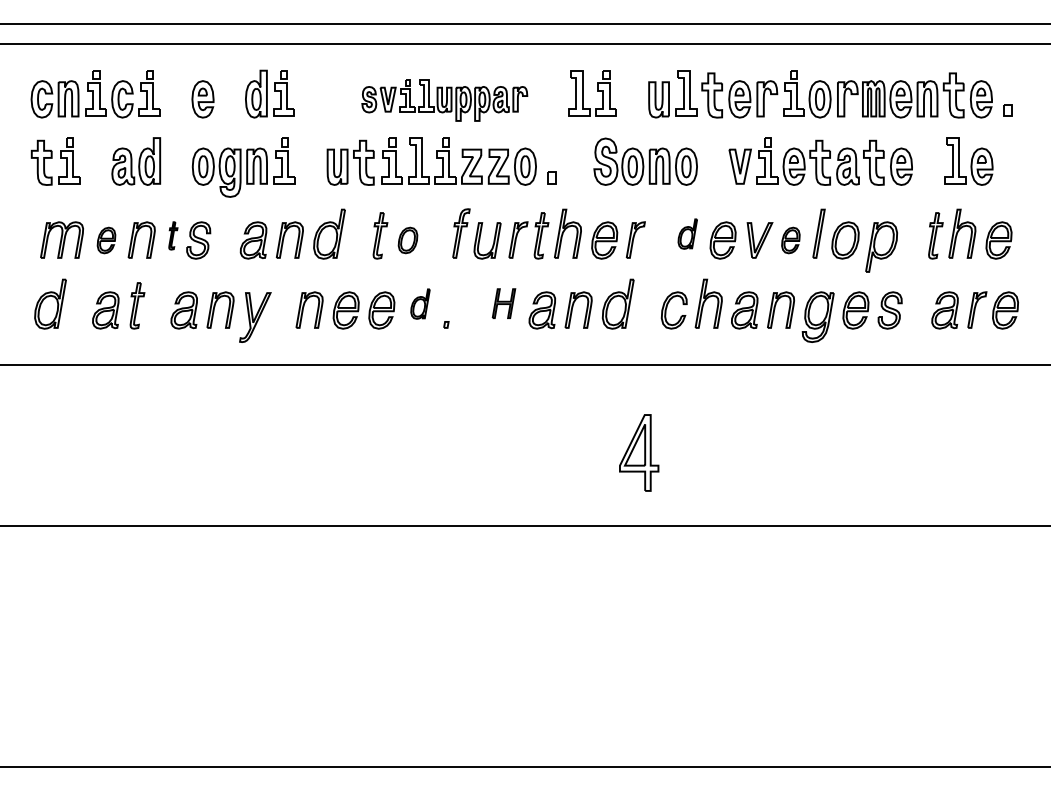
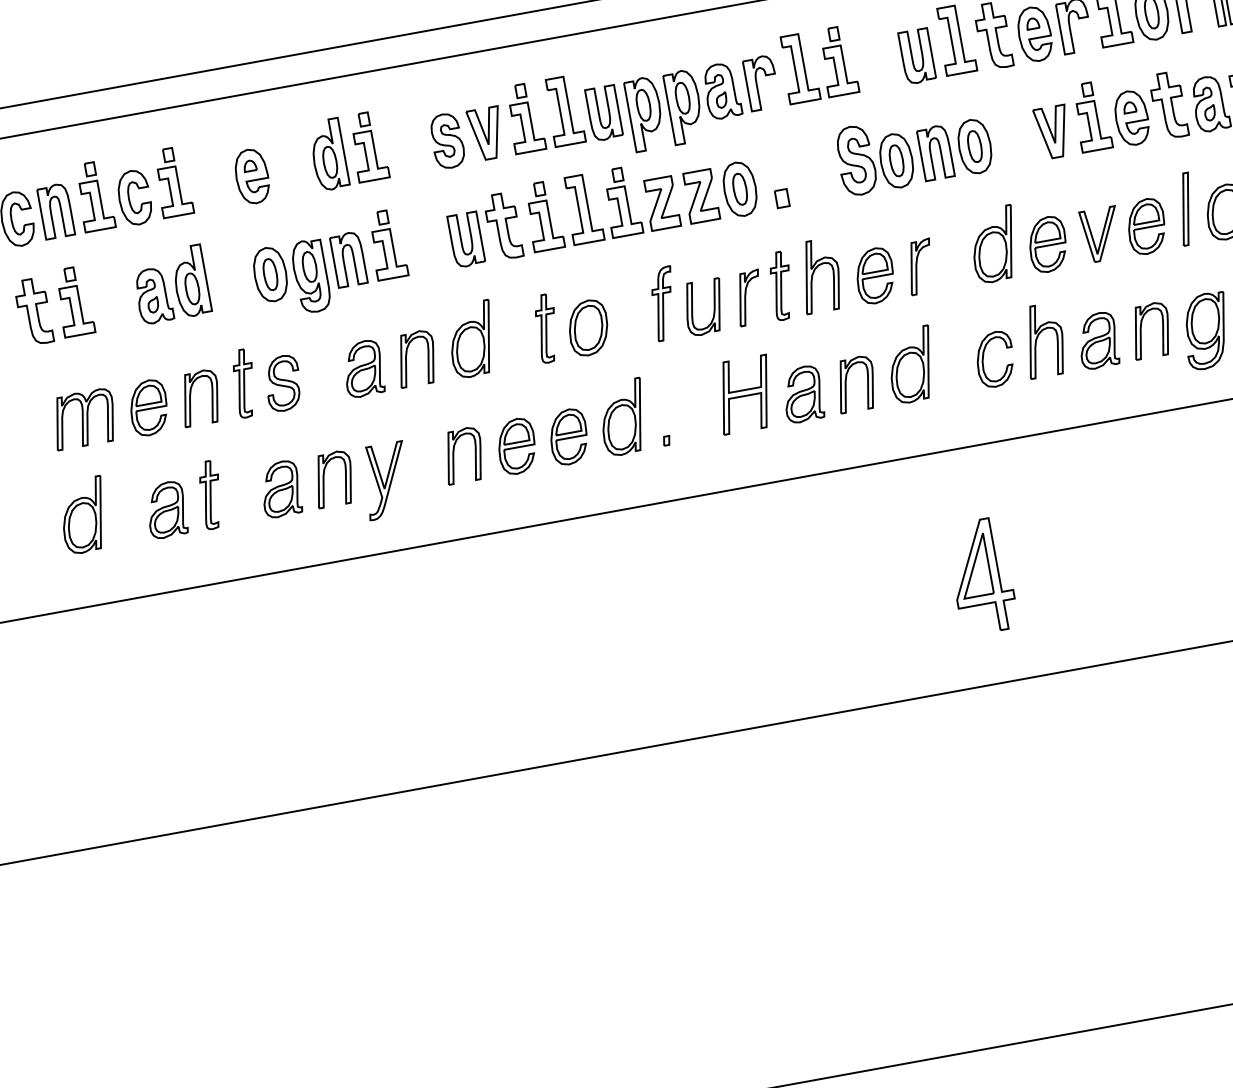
part: (444, 100) -> (604, 114), size x1.43
part: (687, 233) -> (994, 243), size x1.67
part: (173, 235) -> (245, 382), size x1.67
part: (106, 240) -> (148, 407), size x1.43
part: (407, 240) -> (587, 328), size x1.43
part: (790, 240) -> (1146, 226), size x1.43
part: (420, 303) -> (623, 416), size x1.67
part: (503, 303) -> (744, 394), size x1.67

